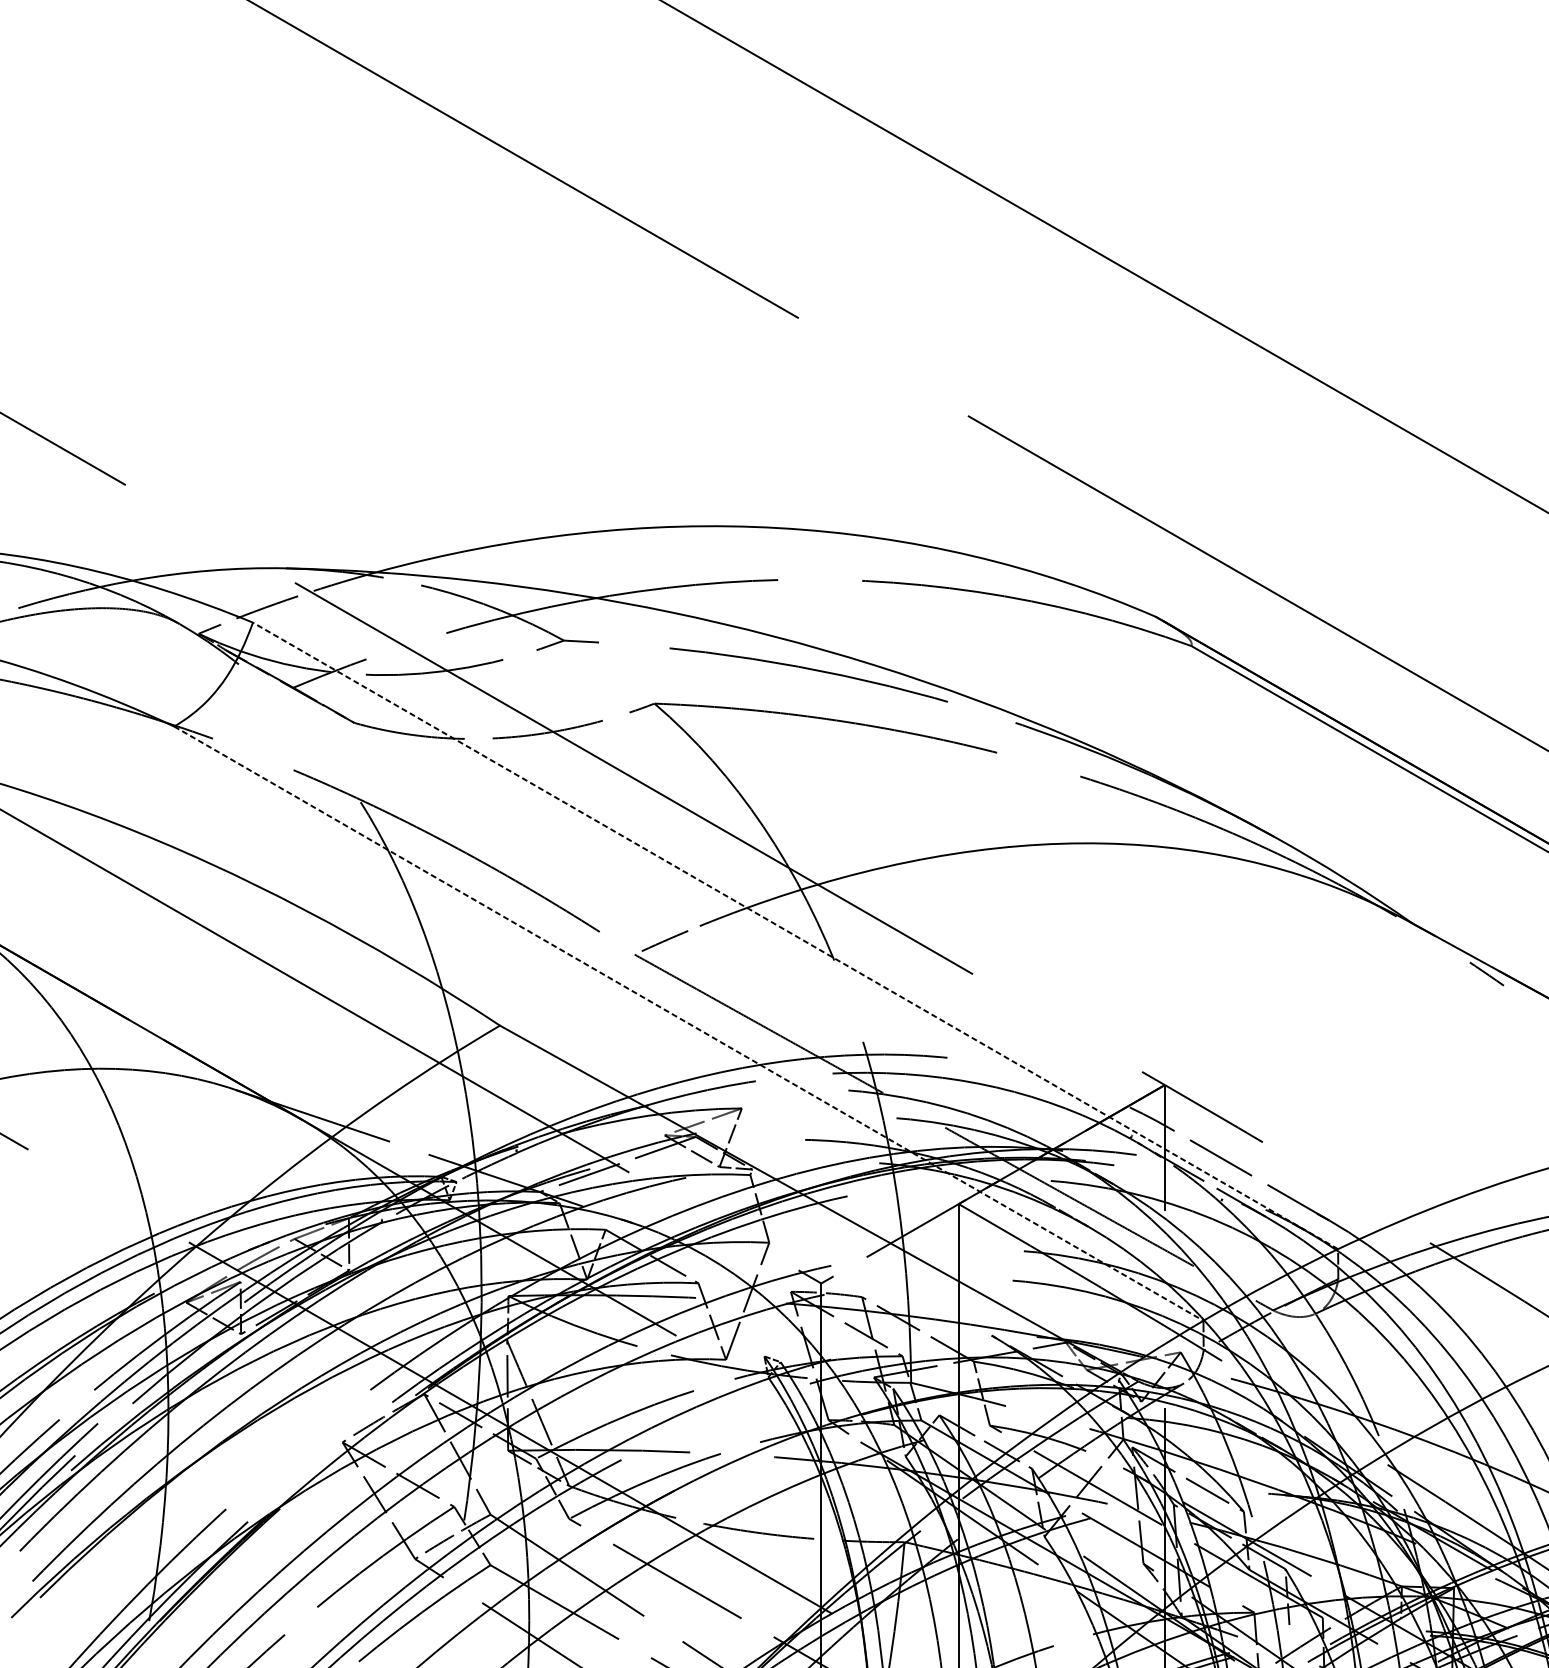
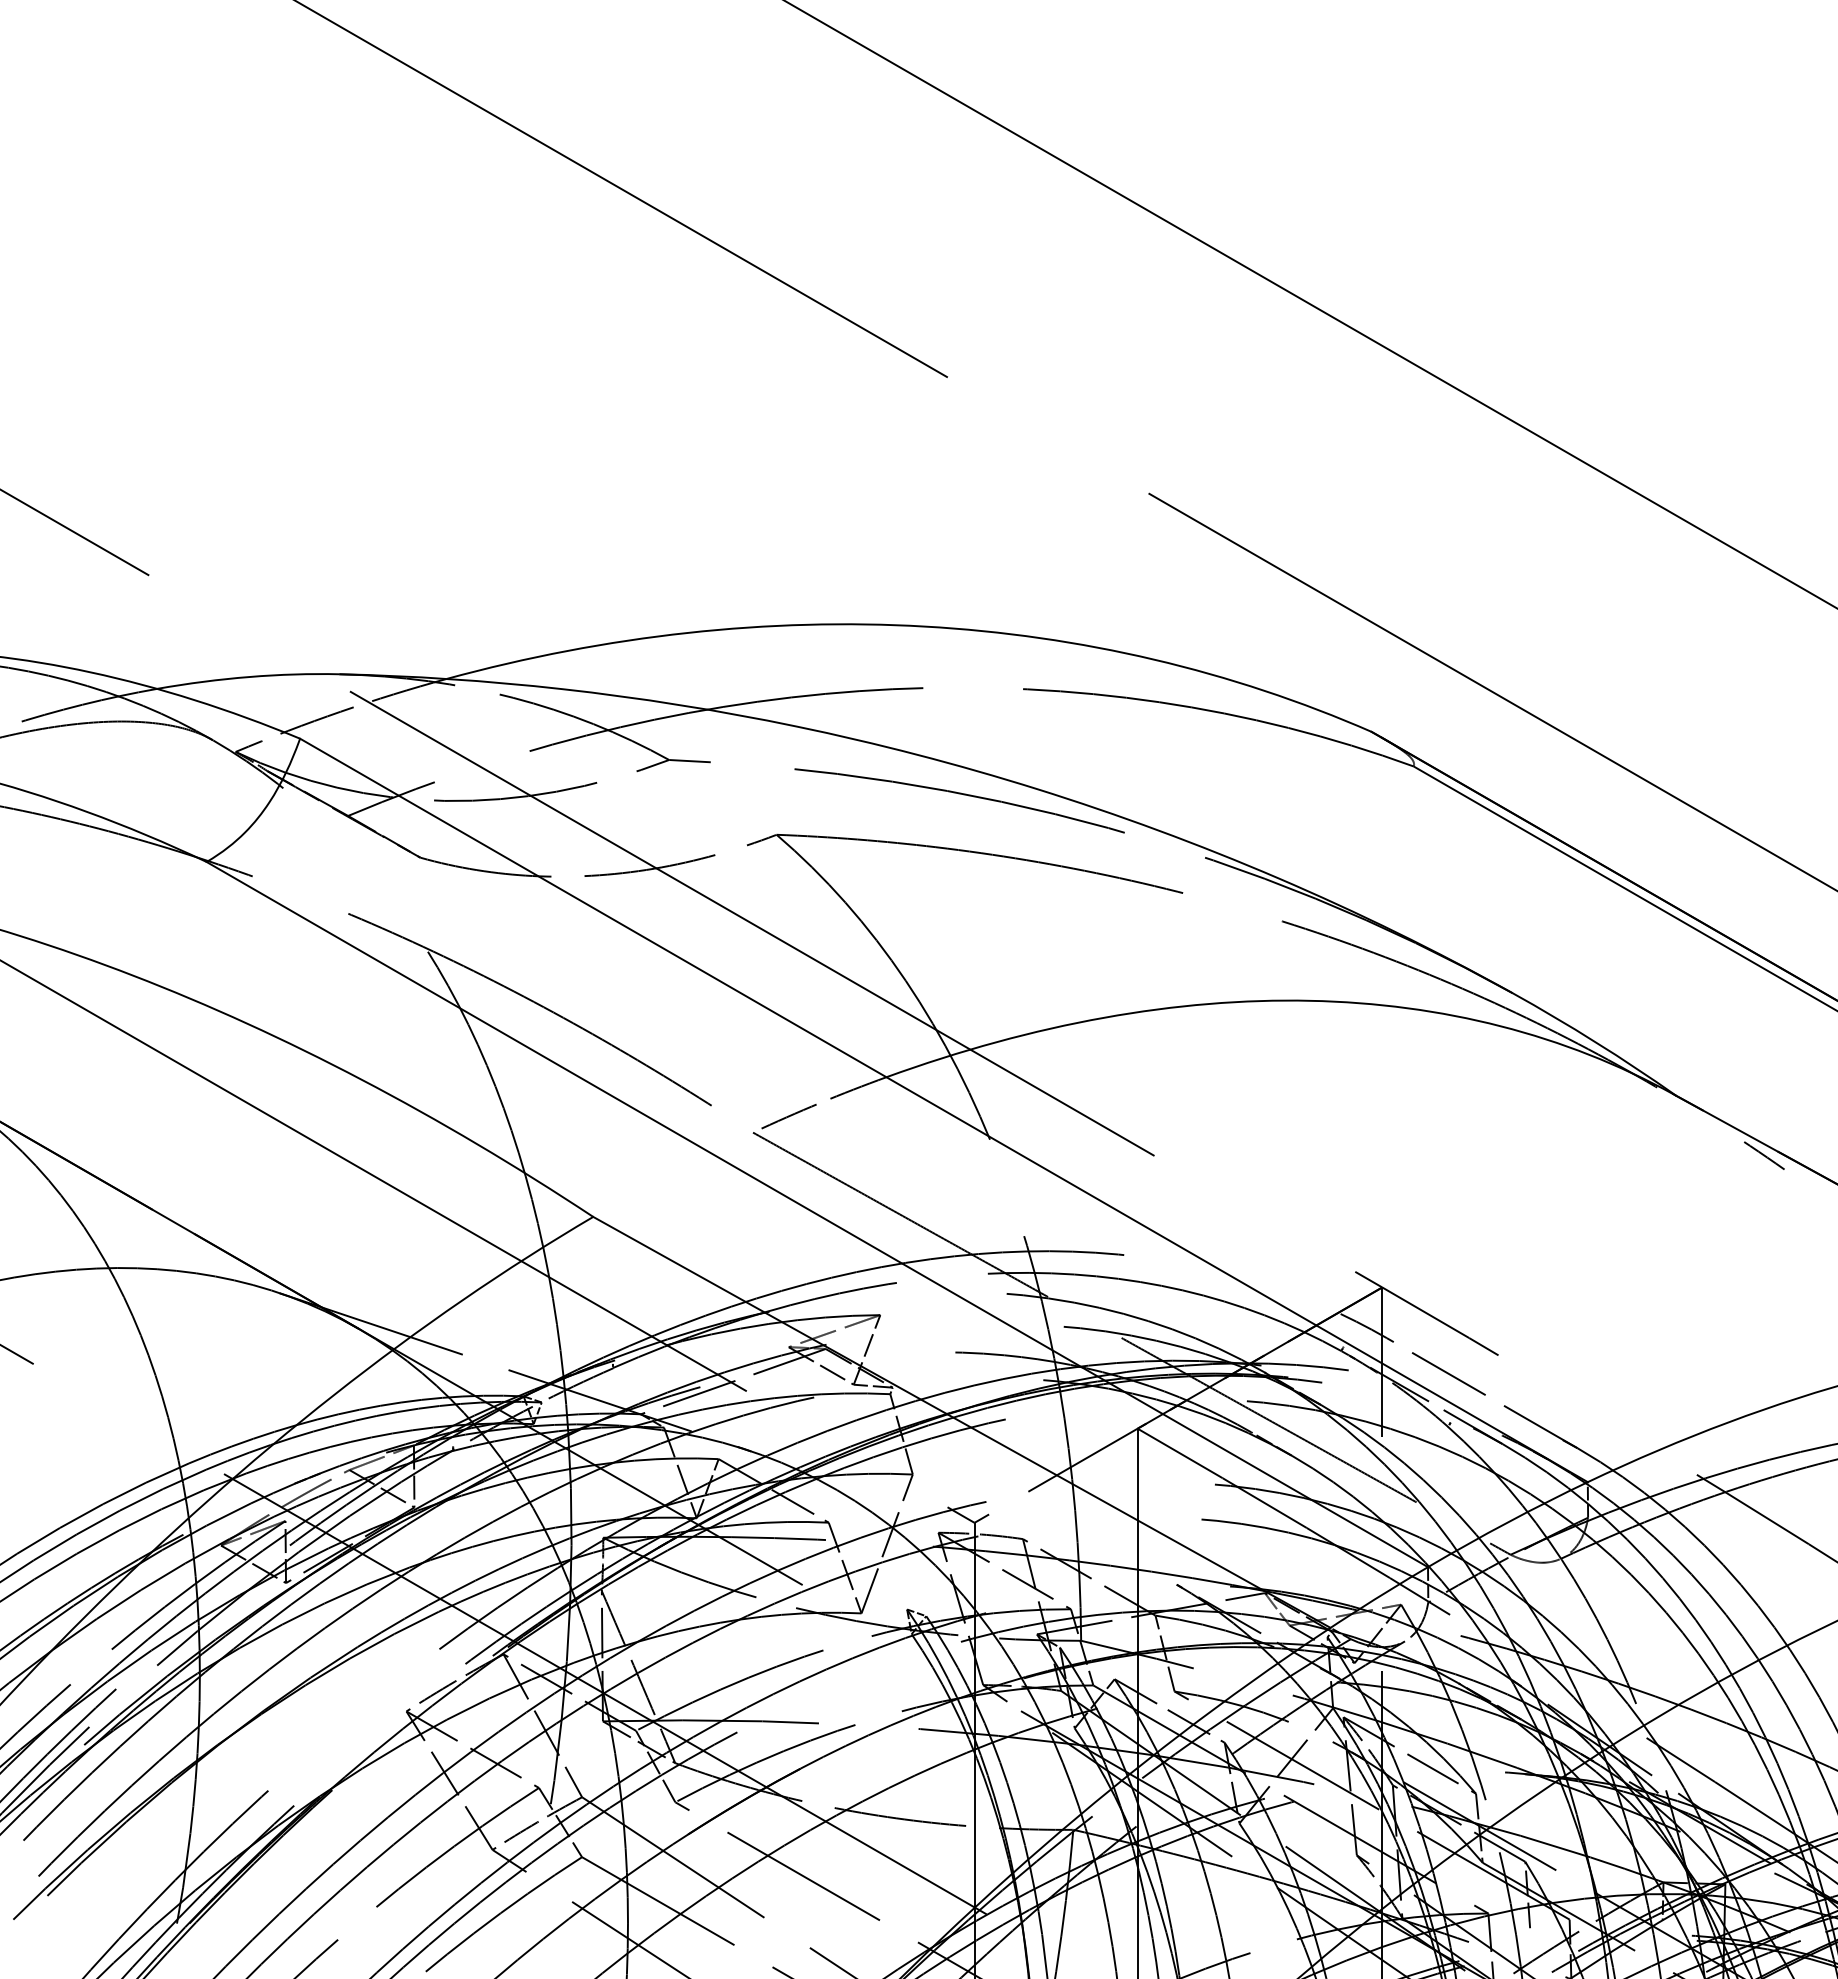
line: (795, 935) -> (943, 1110), dashed -> solid
line: (688, 1023) -> (817, 1214), dashed -> solid

